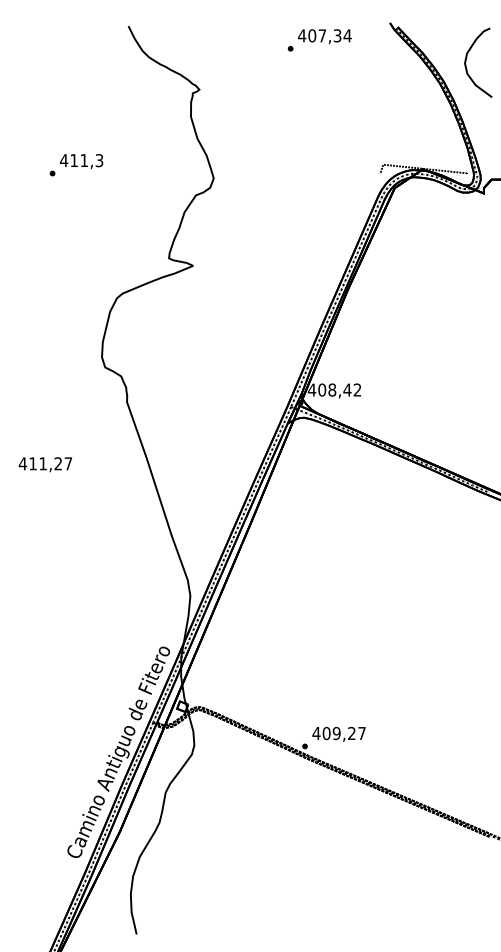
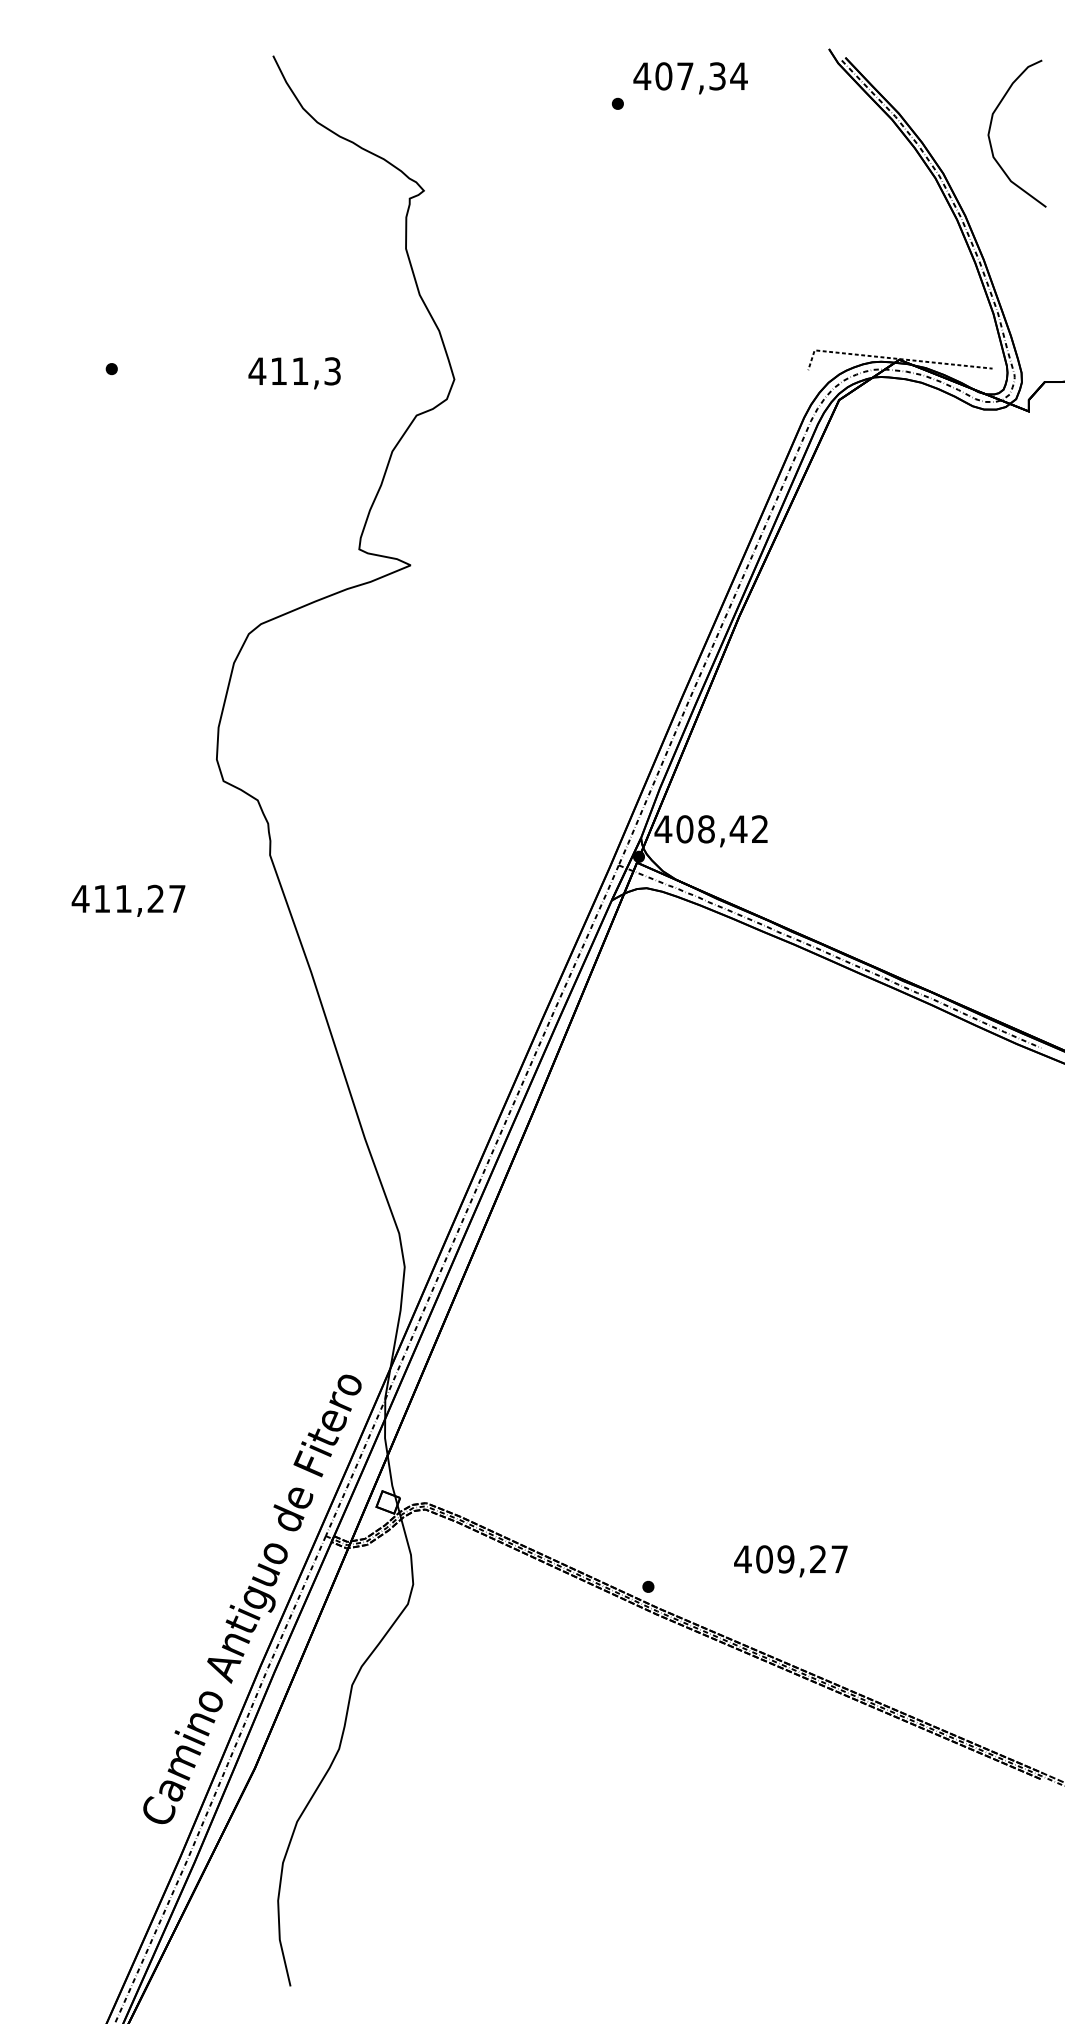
text: (81, 161) -> (294, 373), moved
text: (44, 464) -> (126, 900), moved
text: (338, 733) -> (789, 1559), moved

